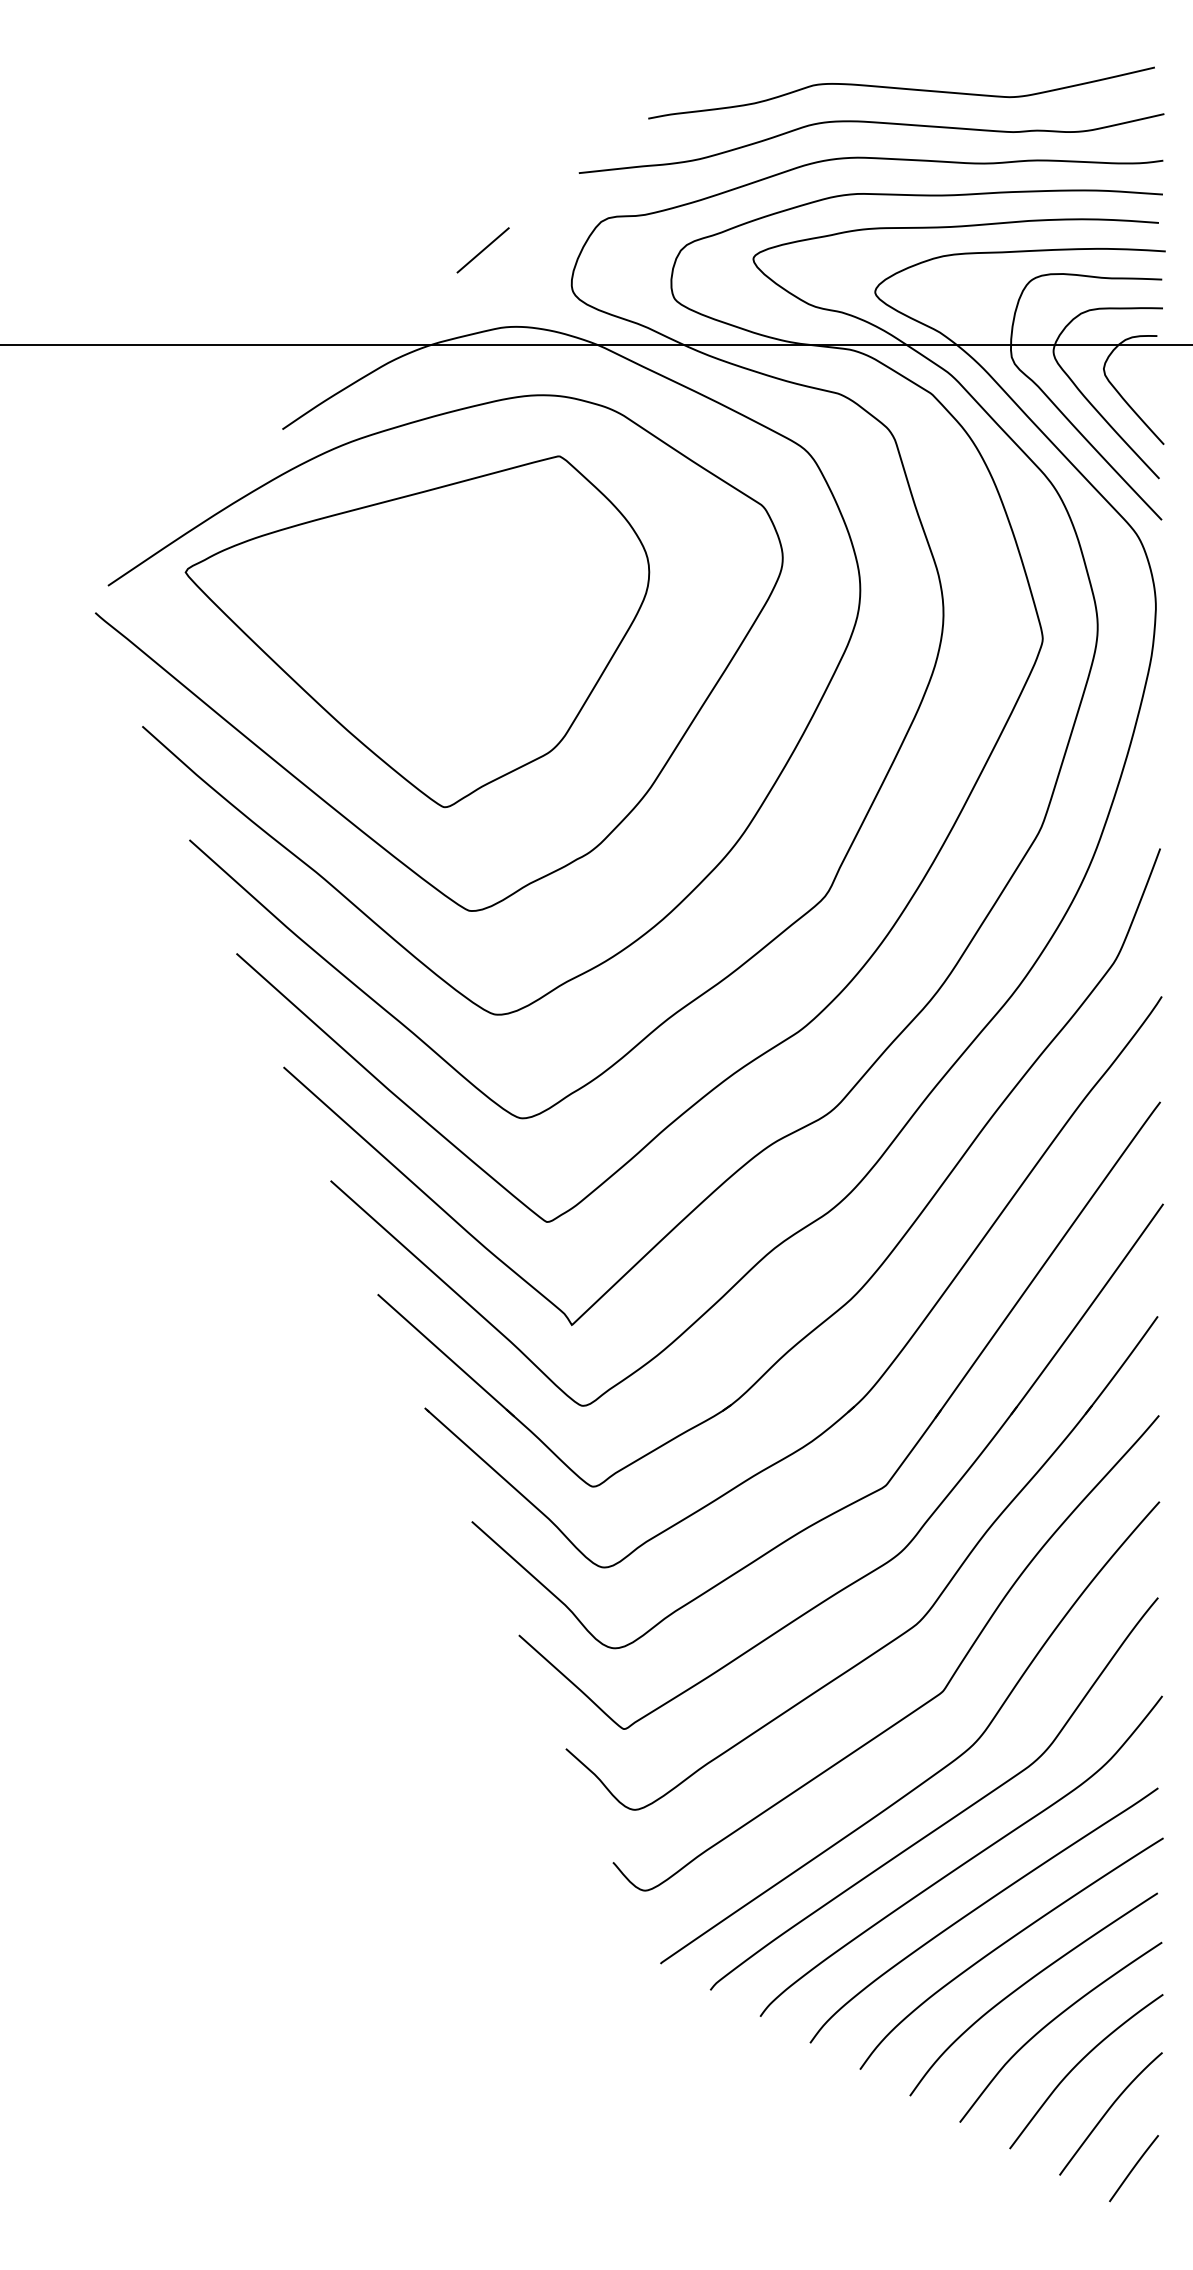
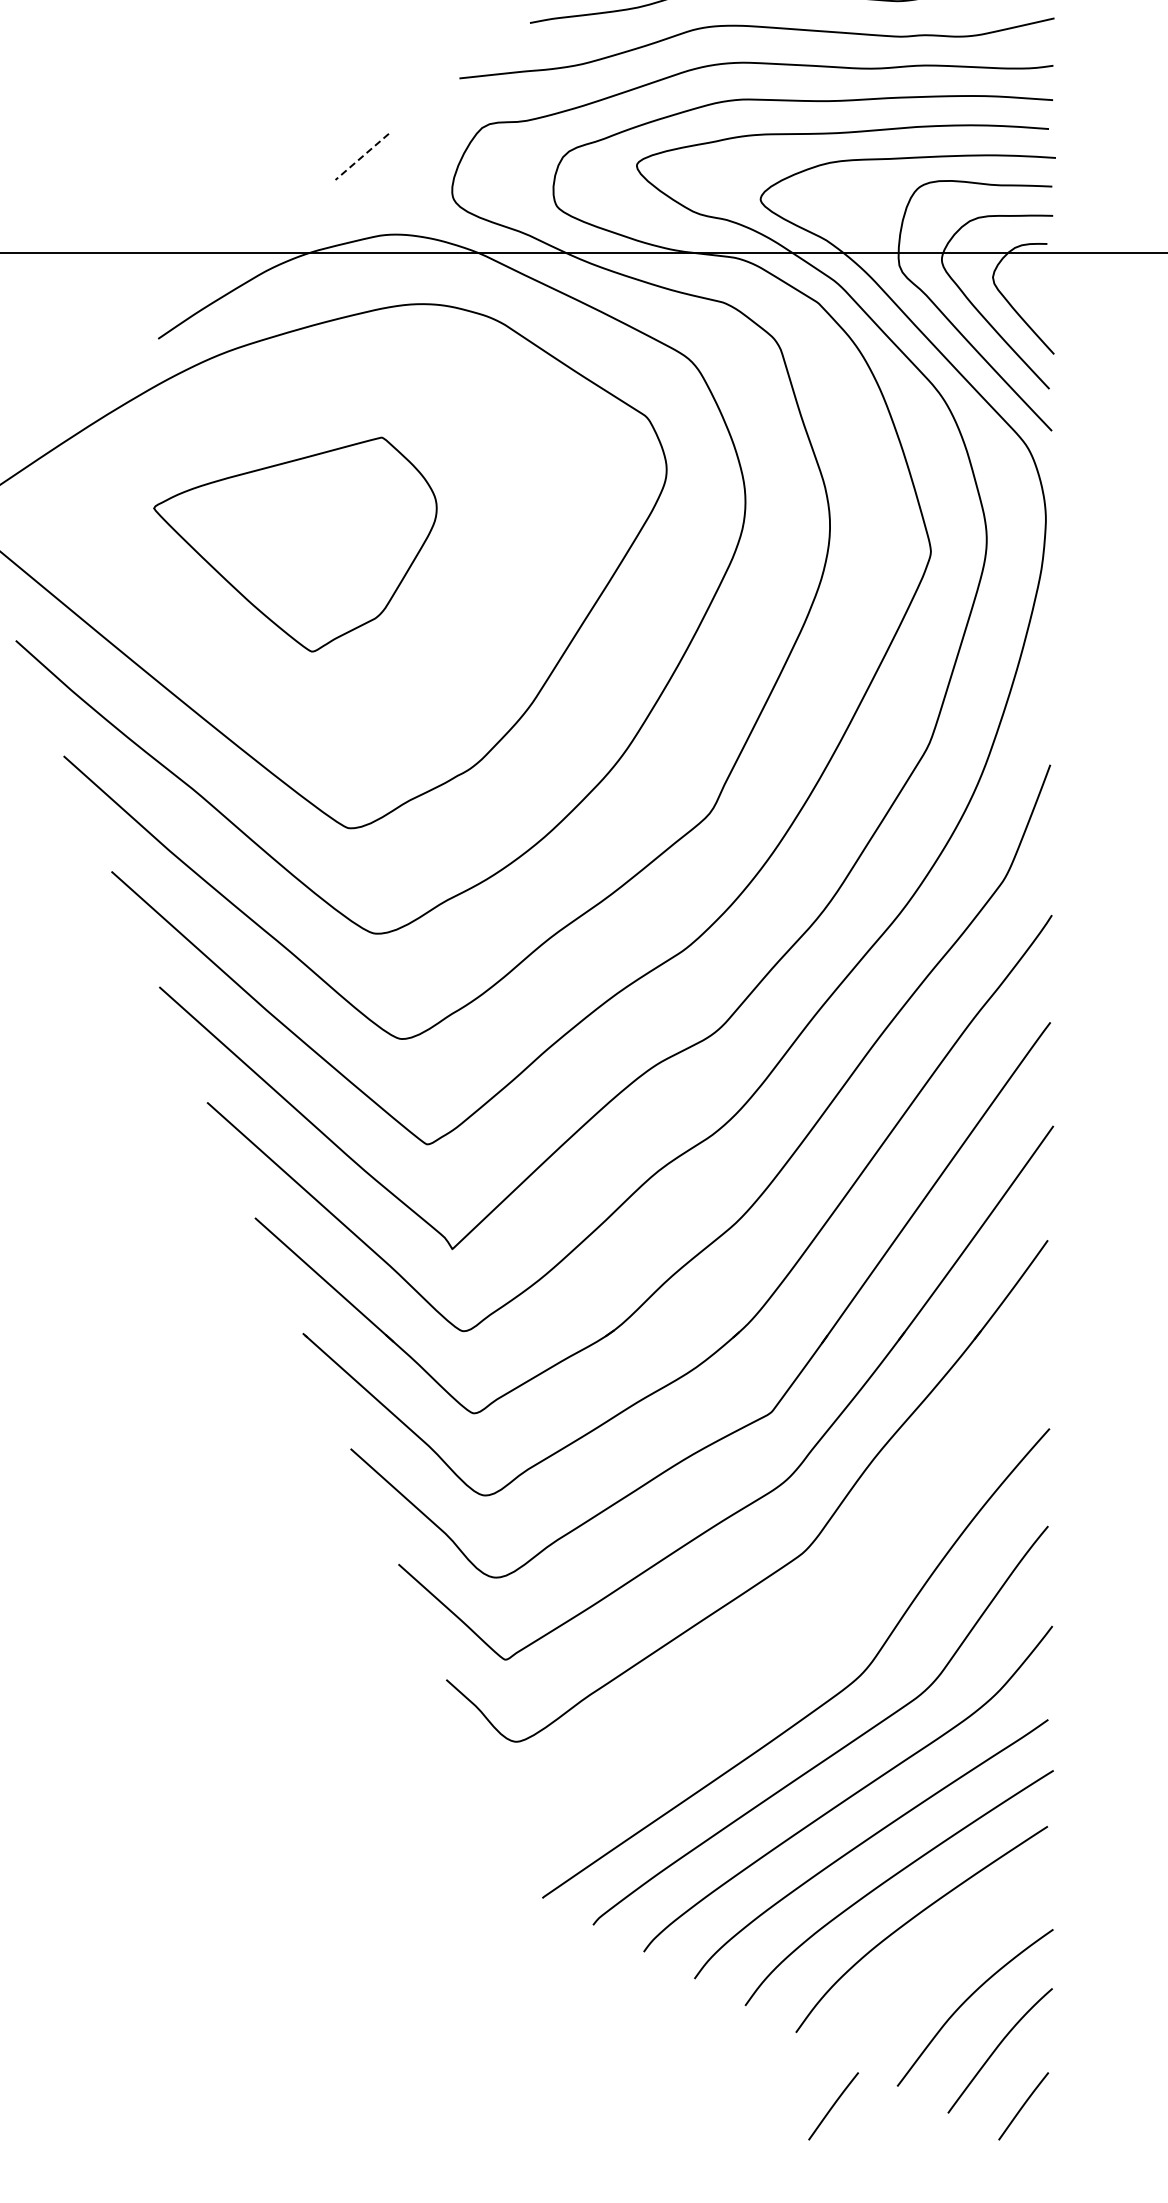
line: (483, 250) -> (362, 157), solid -> dashed
part: (417, 631) -> (295, 544), size x0.6
curve: (919, 1706) -> (805, 1636), removed
curve: (1053, 2021) -> (941, 1956), removed
line: (946, 2168) -> (833, 2106), added

